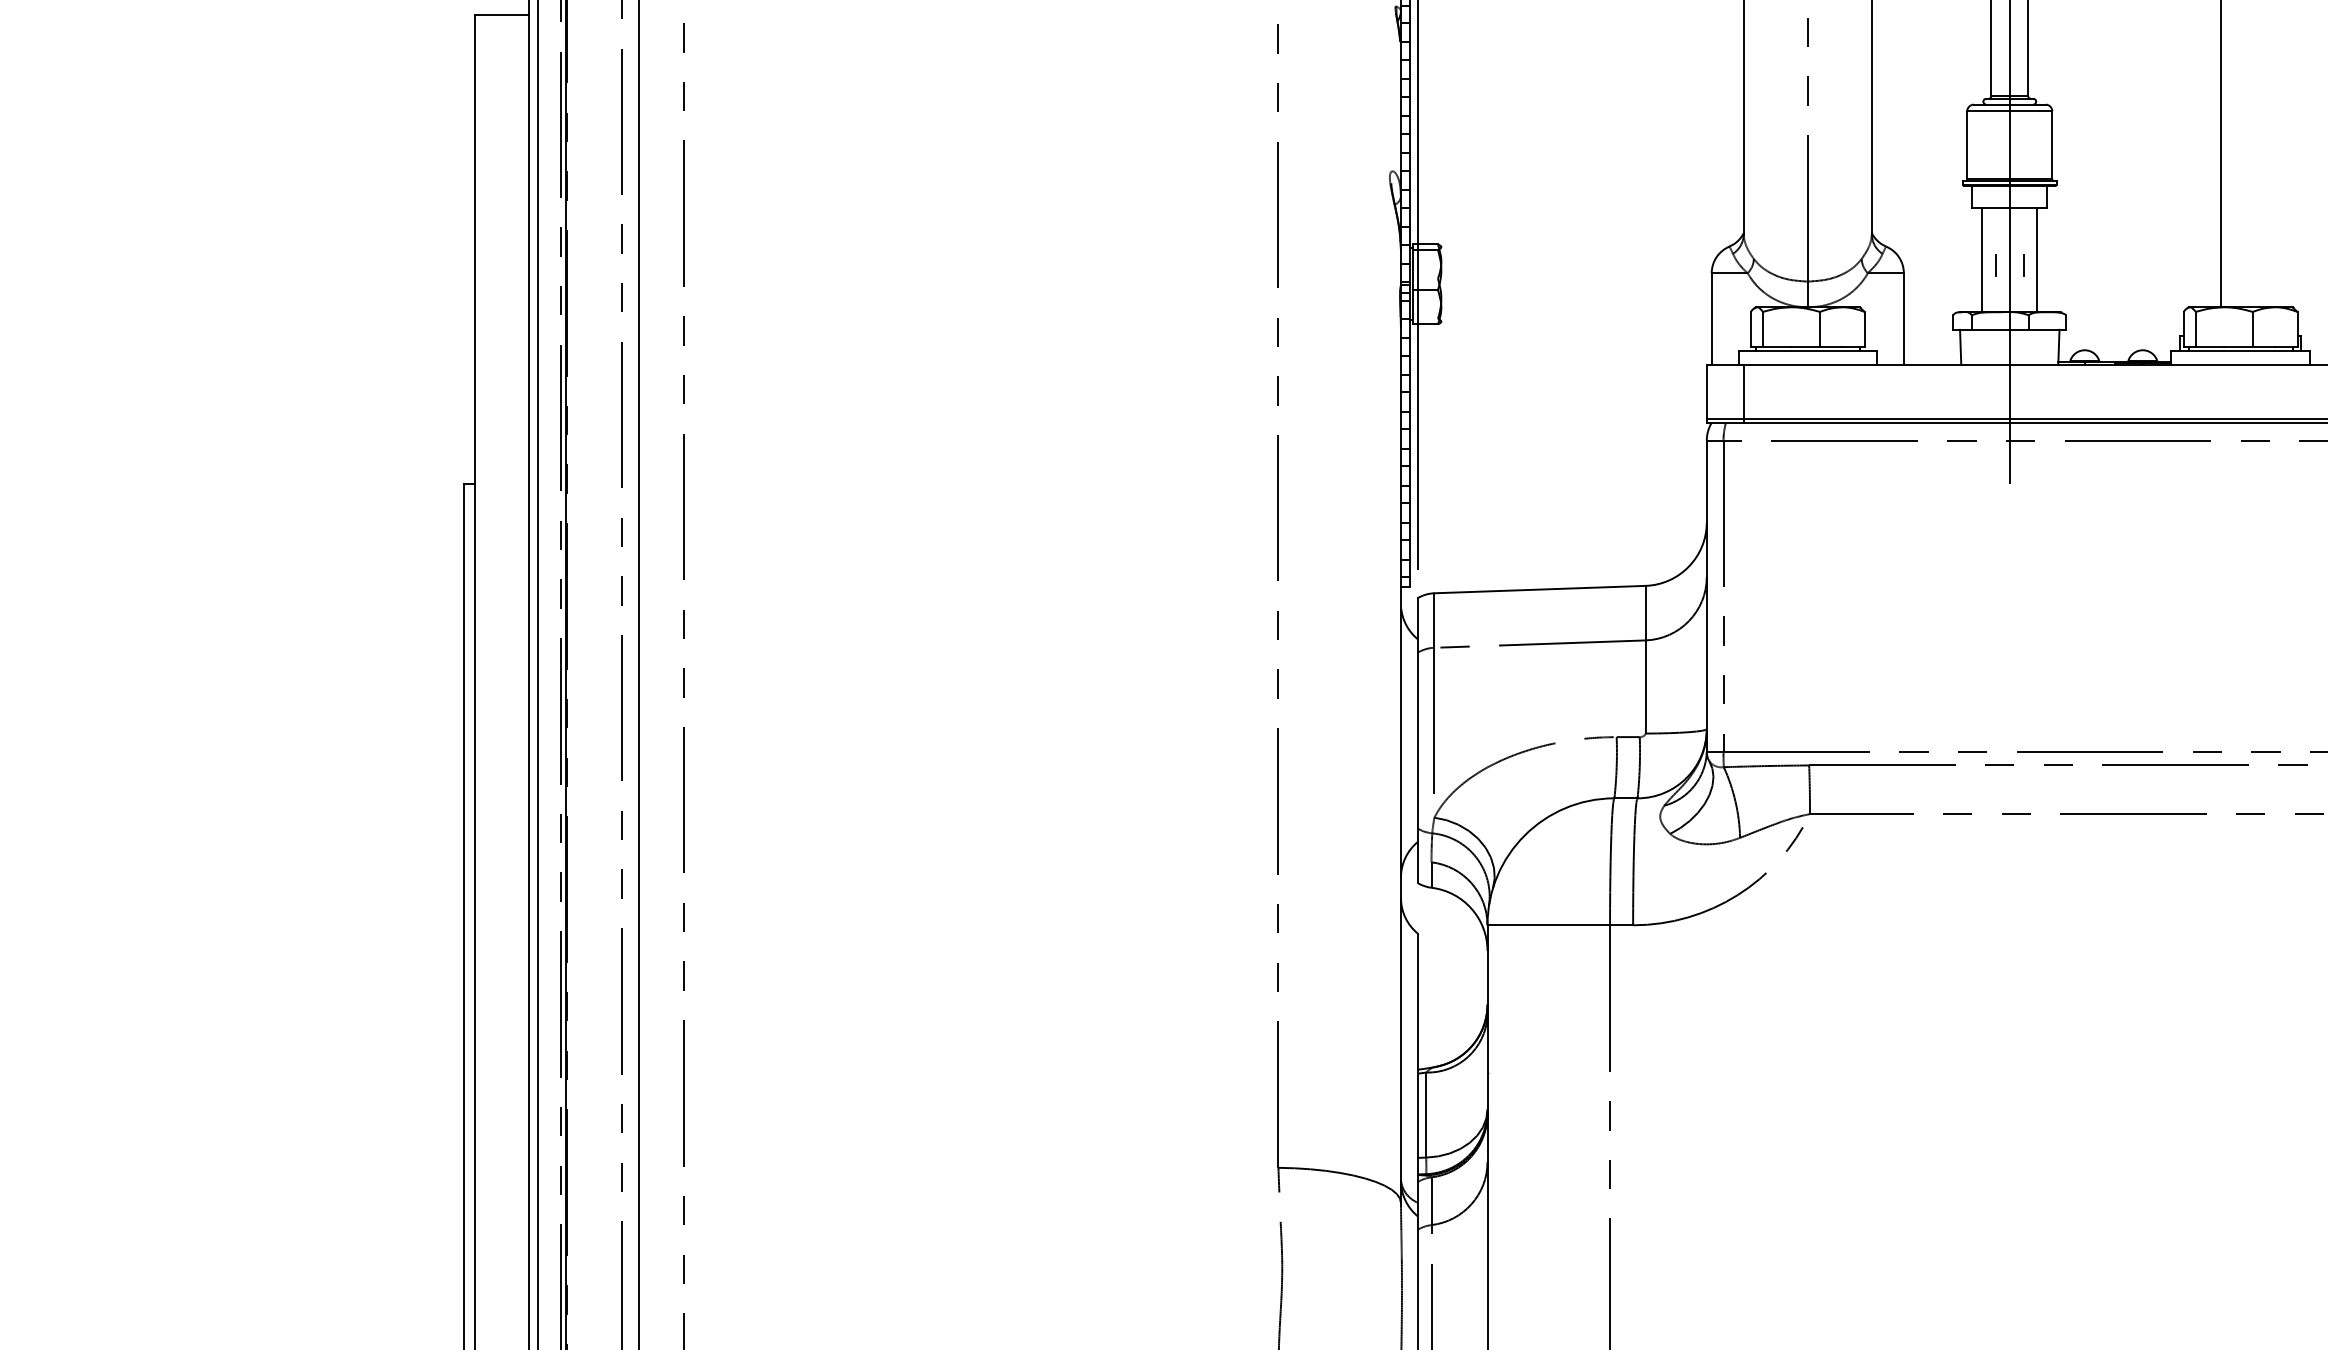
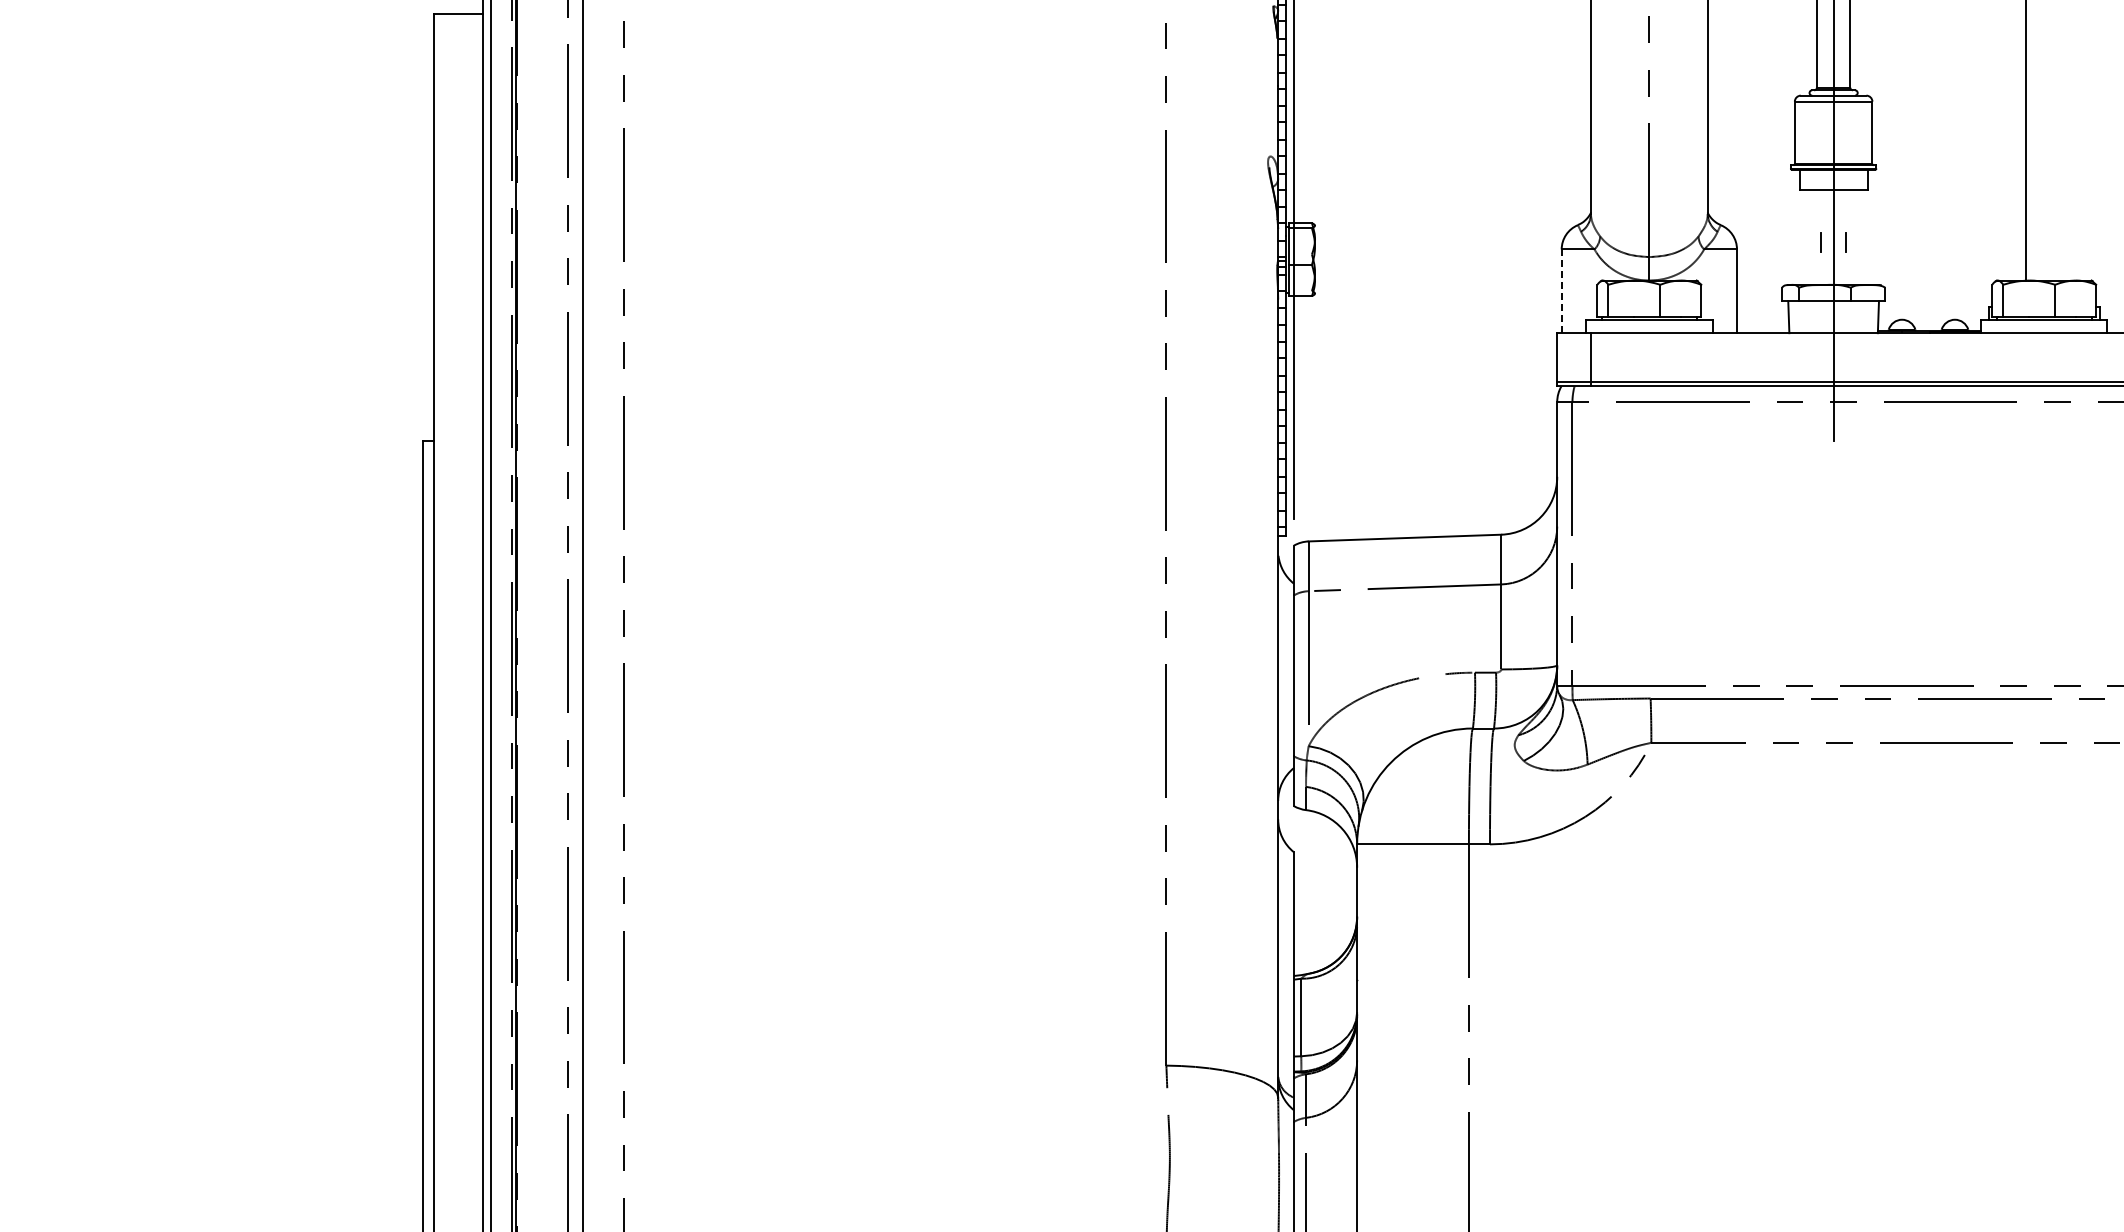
line: (1982, 260) -> (1808, 237), removed
line: (2037, 260) -> (1858, 237), removed
line: (1711, 319) -> (1561, 291), solid -> dashed

